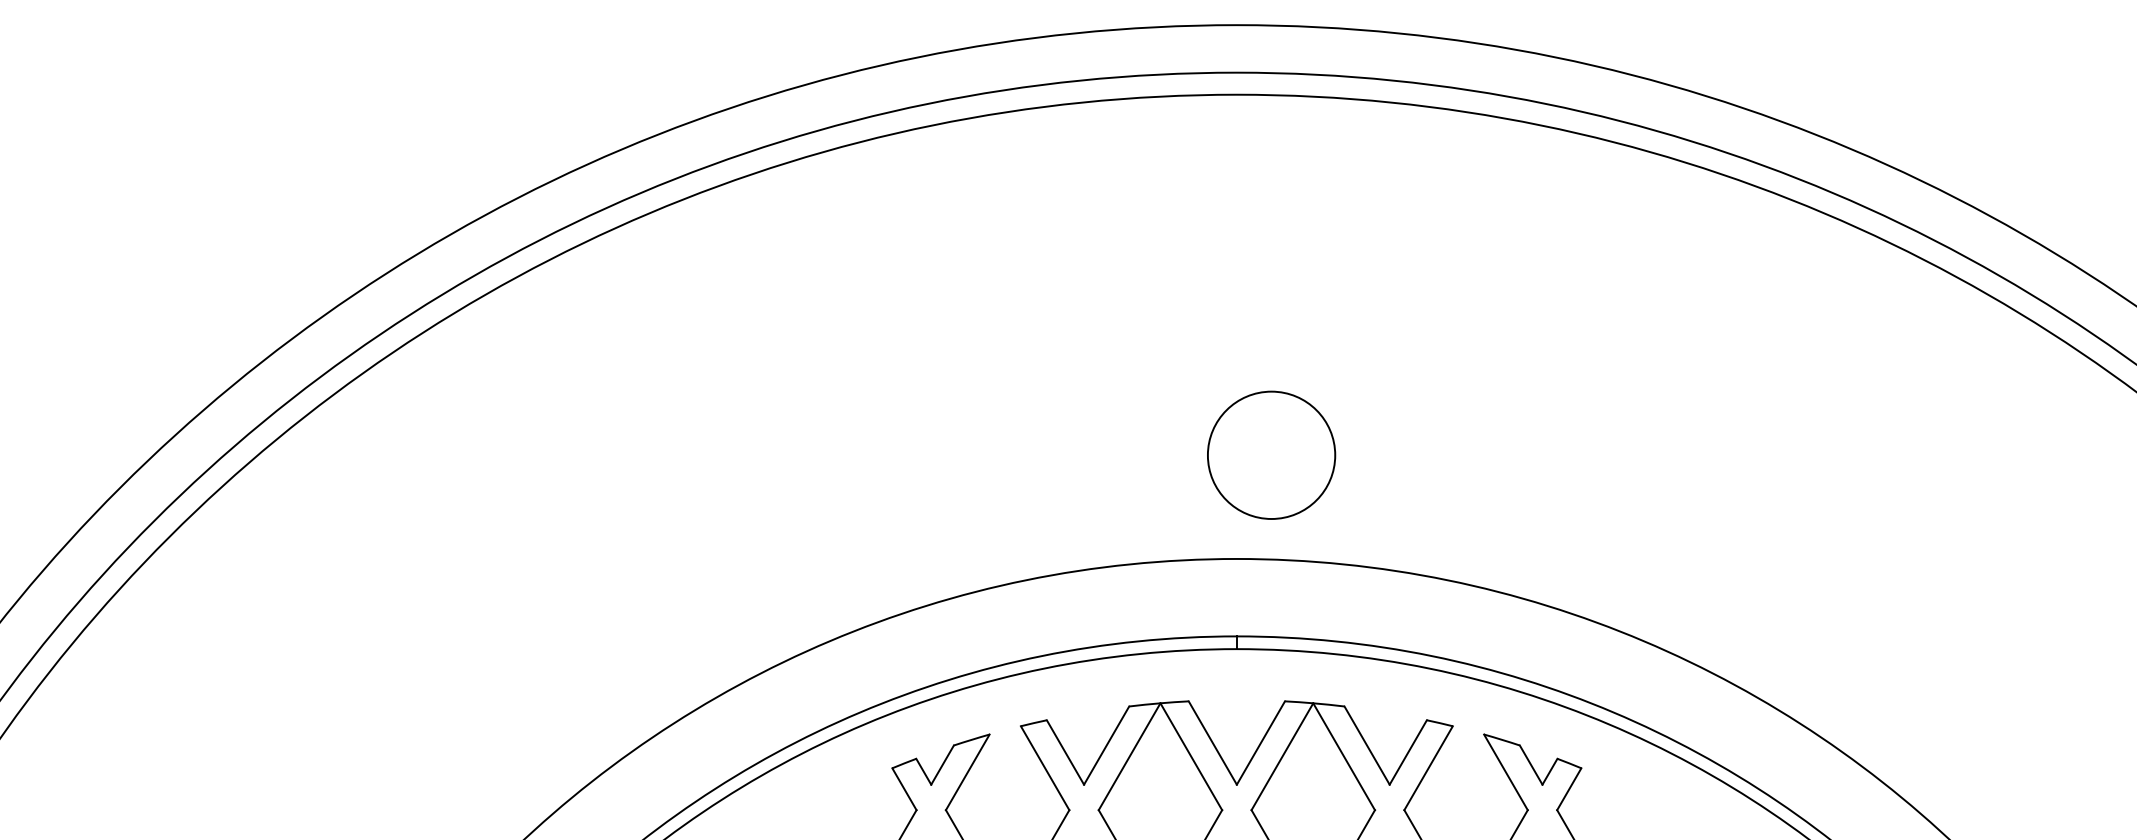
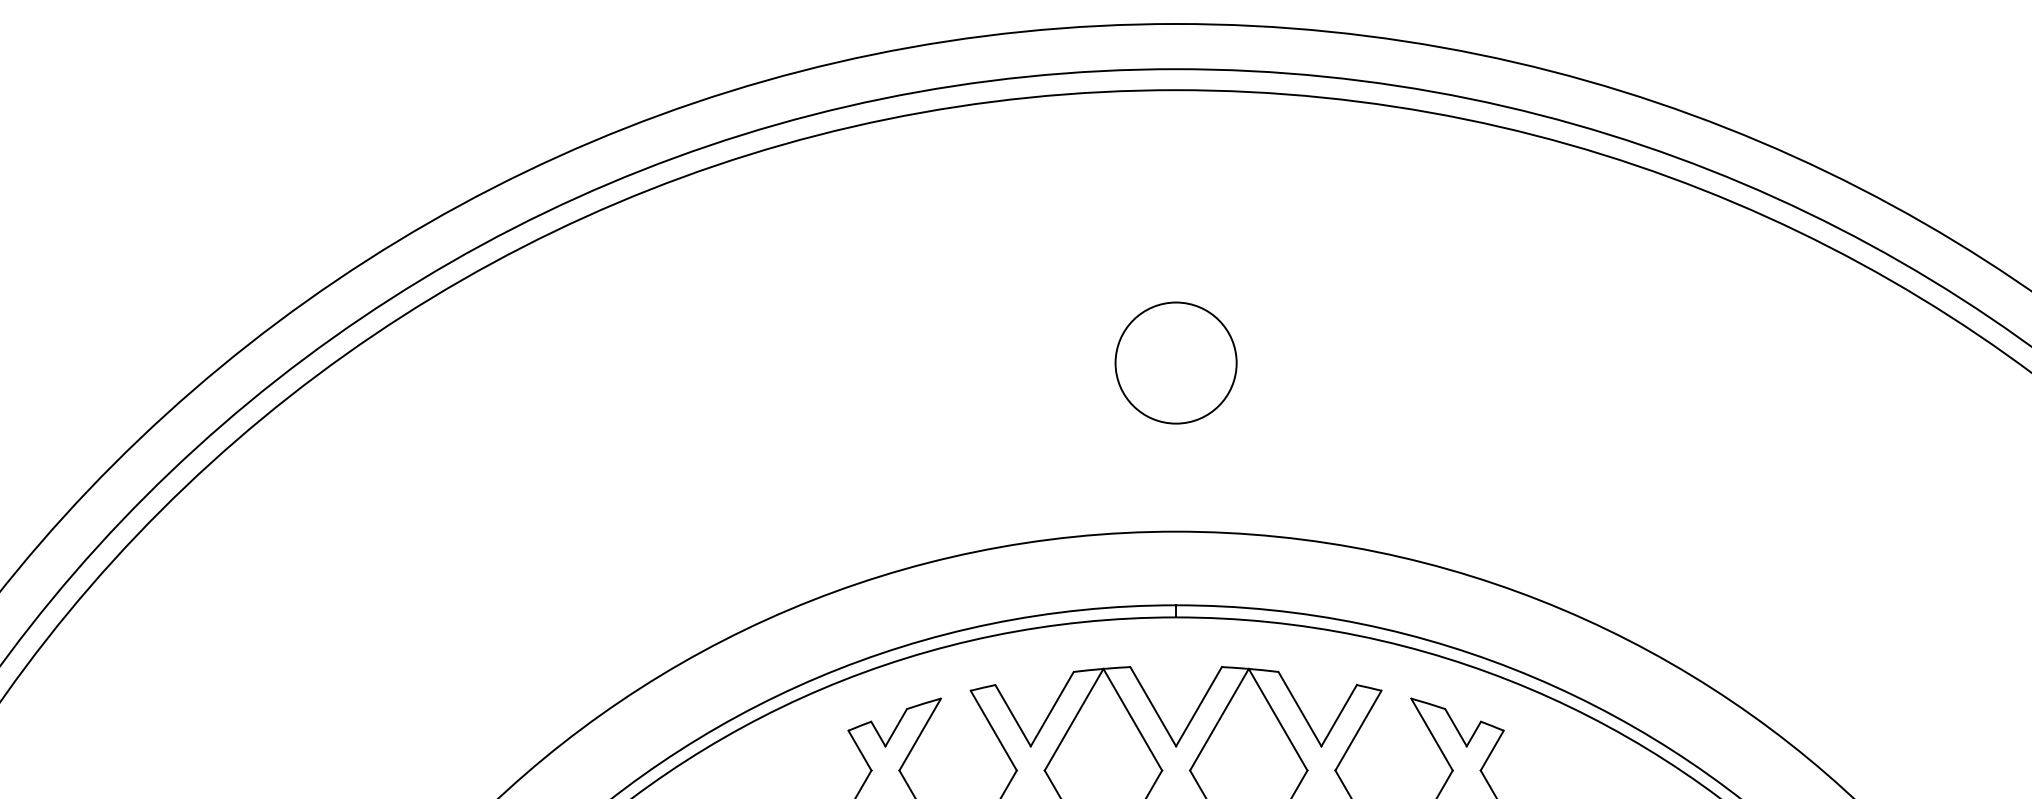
circle: (1270, 454) -> (1175, 362), moved

